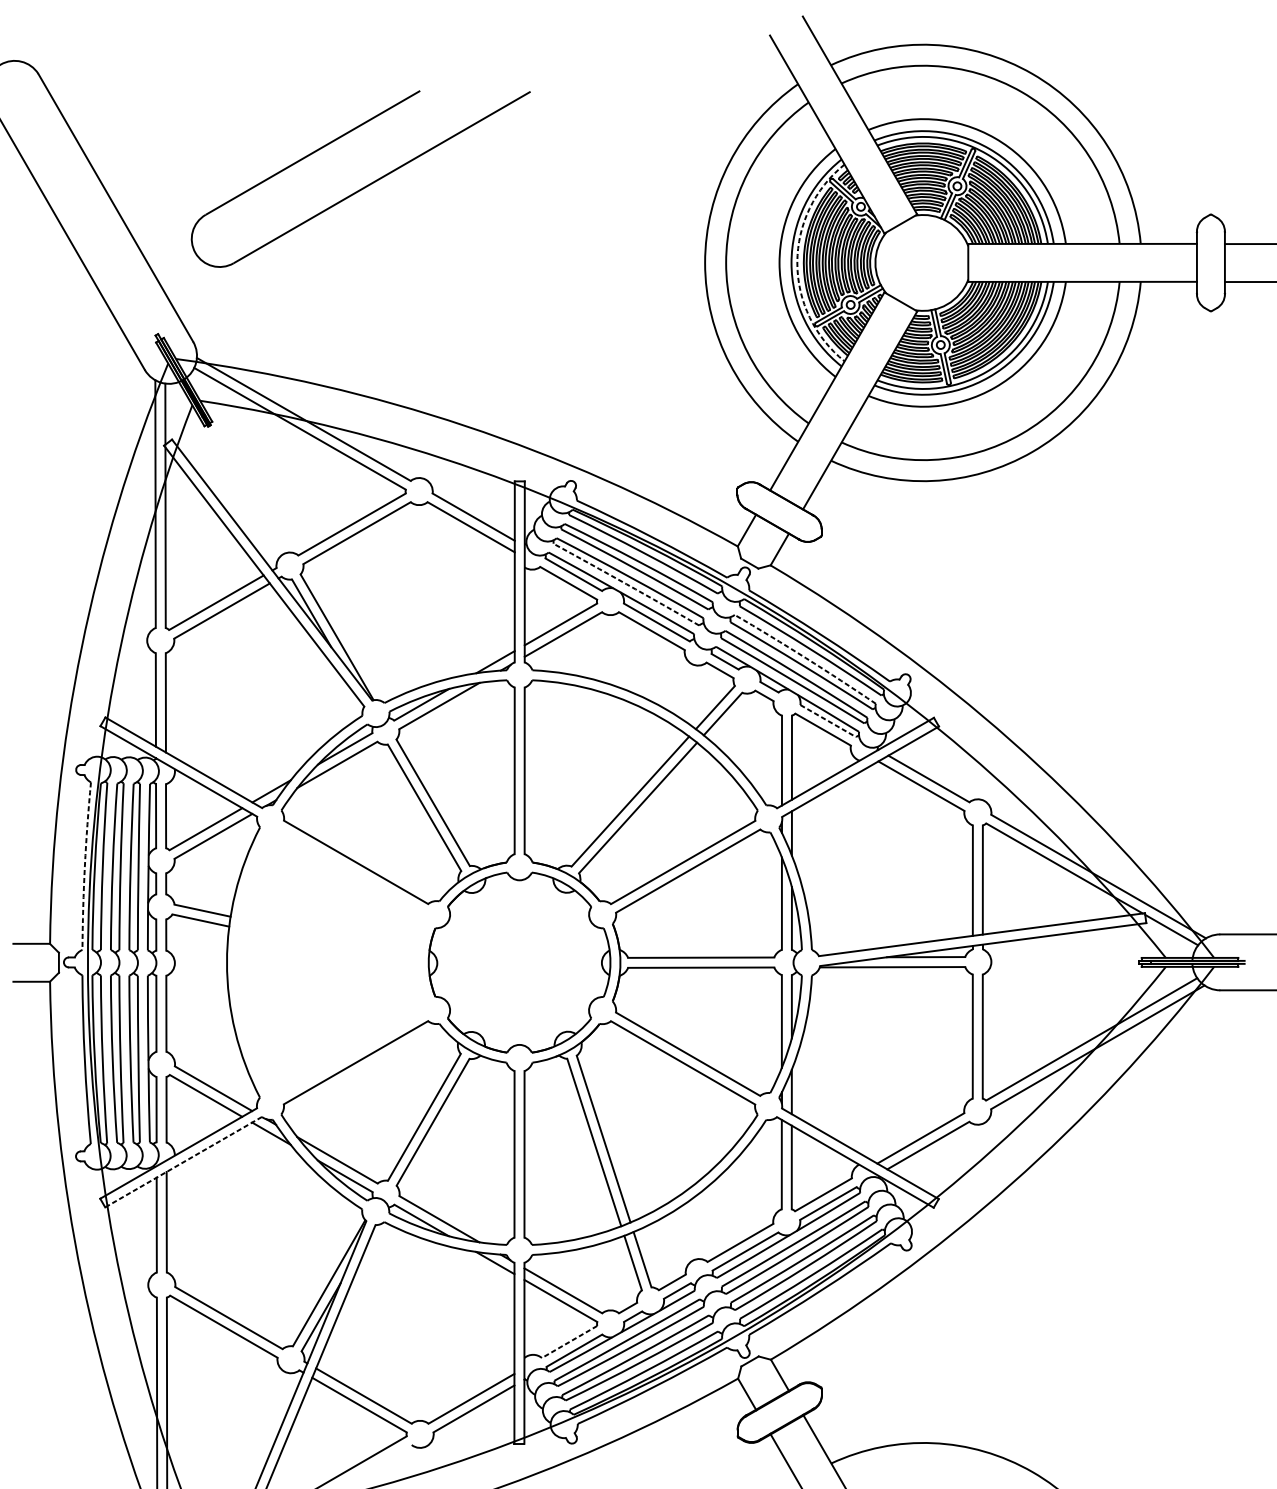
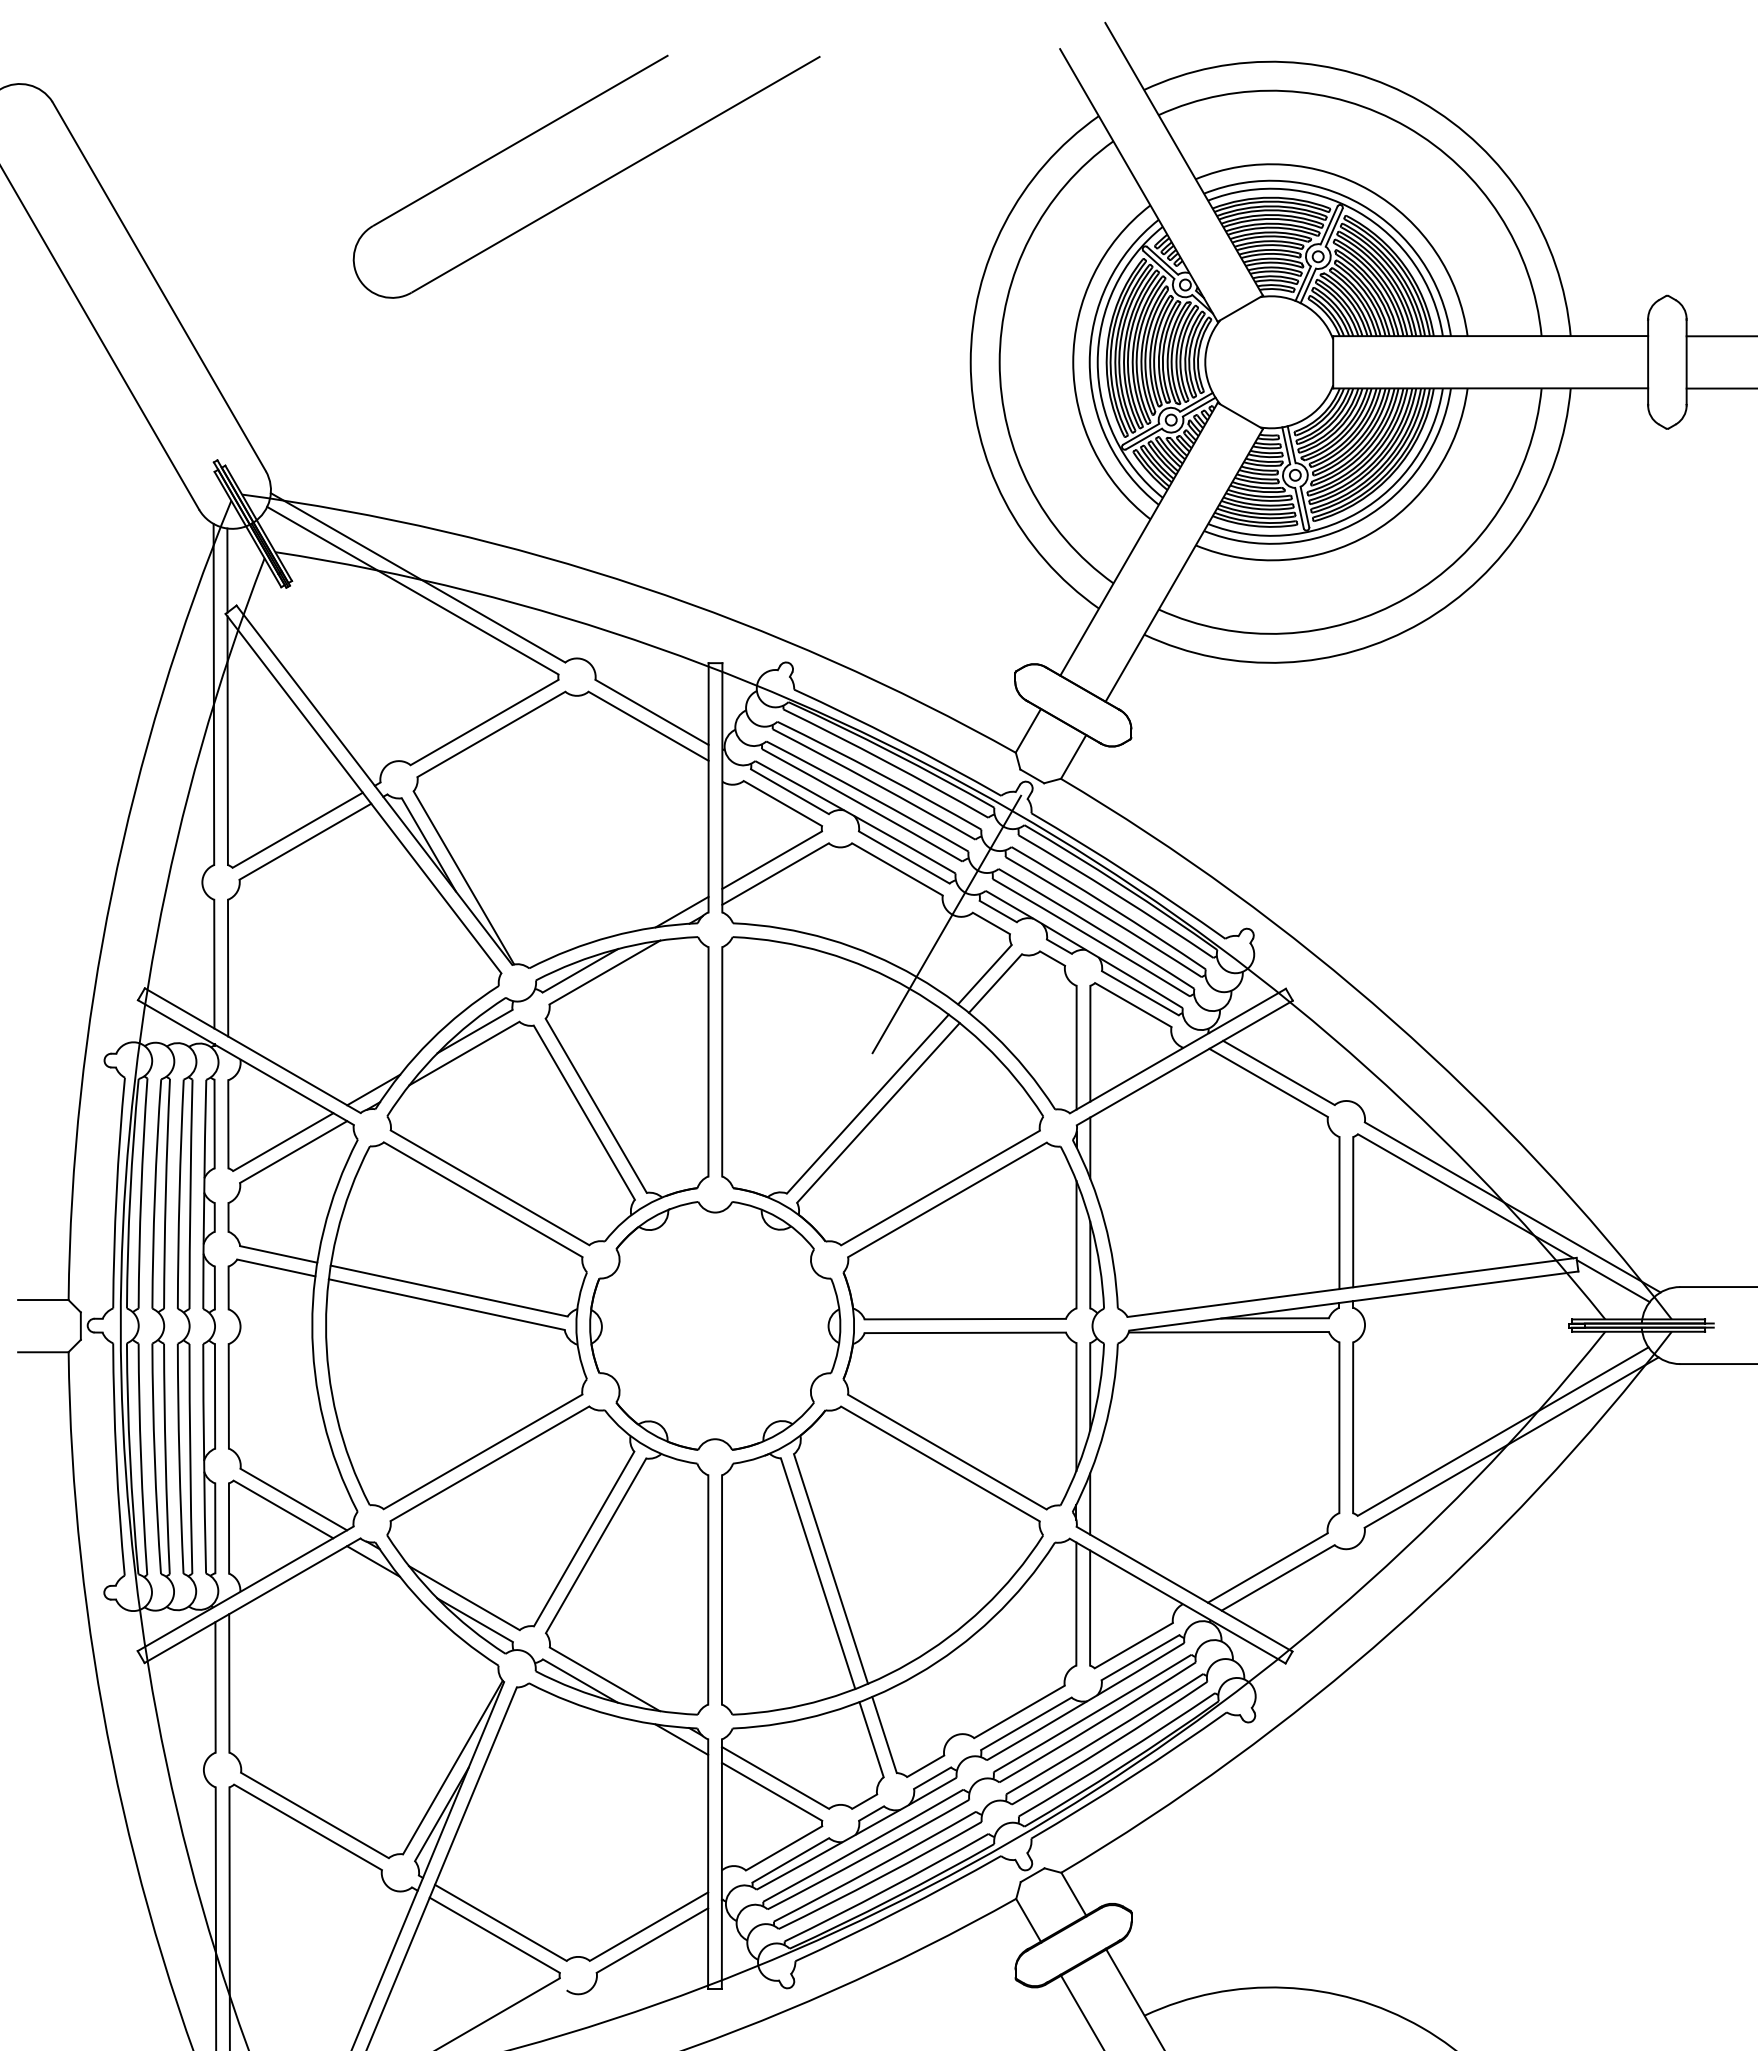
part: (366, 185) -> (594, 185), moved
arc: (797, 263) -> (1097, 362), dashed -> solid
arc: (626, 584) -> (862, 804), dashed -> solid
arc: (805, 658) -> (1109, 906), dashed -> solid
line: (687, 671) -> (946, 924), added
line: (828, 721) -> (1140, 993), dashed -> solid
arc: (84, 865) -> (116, 1192), dashed -> solid
part: (331, 962) -> (456, 1325), added
line: (183, 1162) -> (252, 1600), dashed -> solid
line: (569, 1342) -> (783, 1848), dashed -> solid

